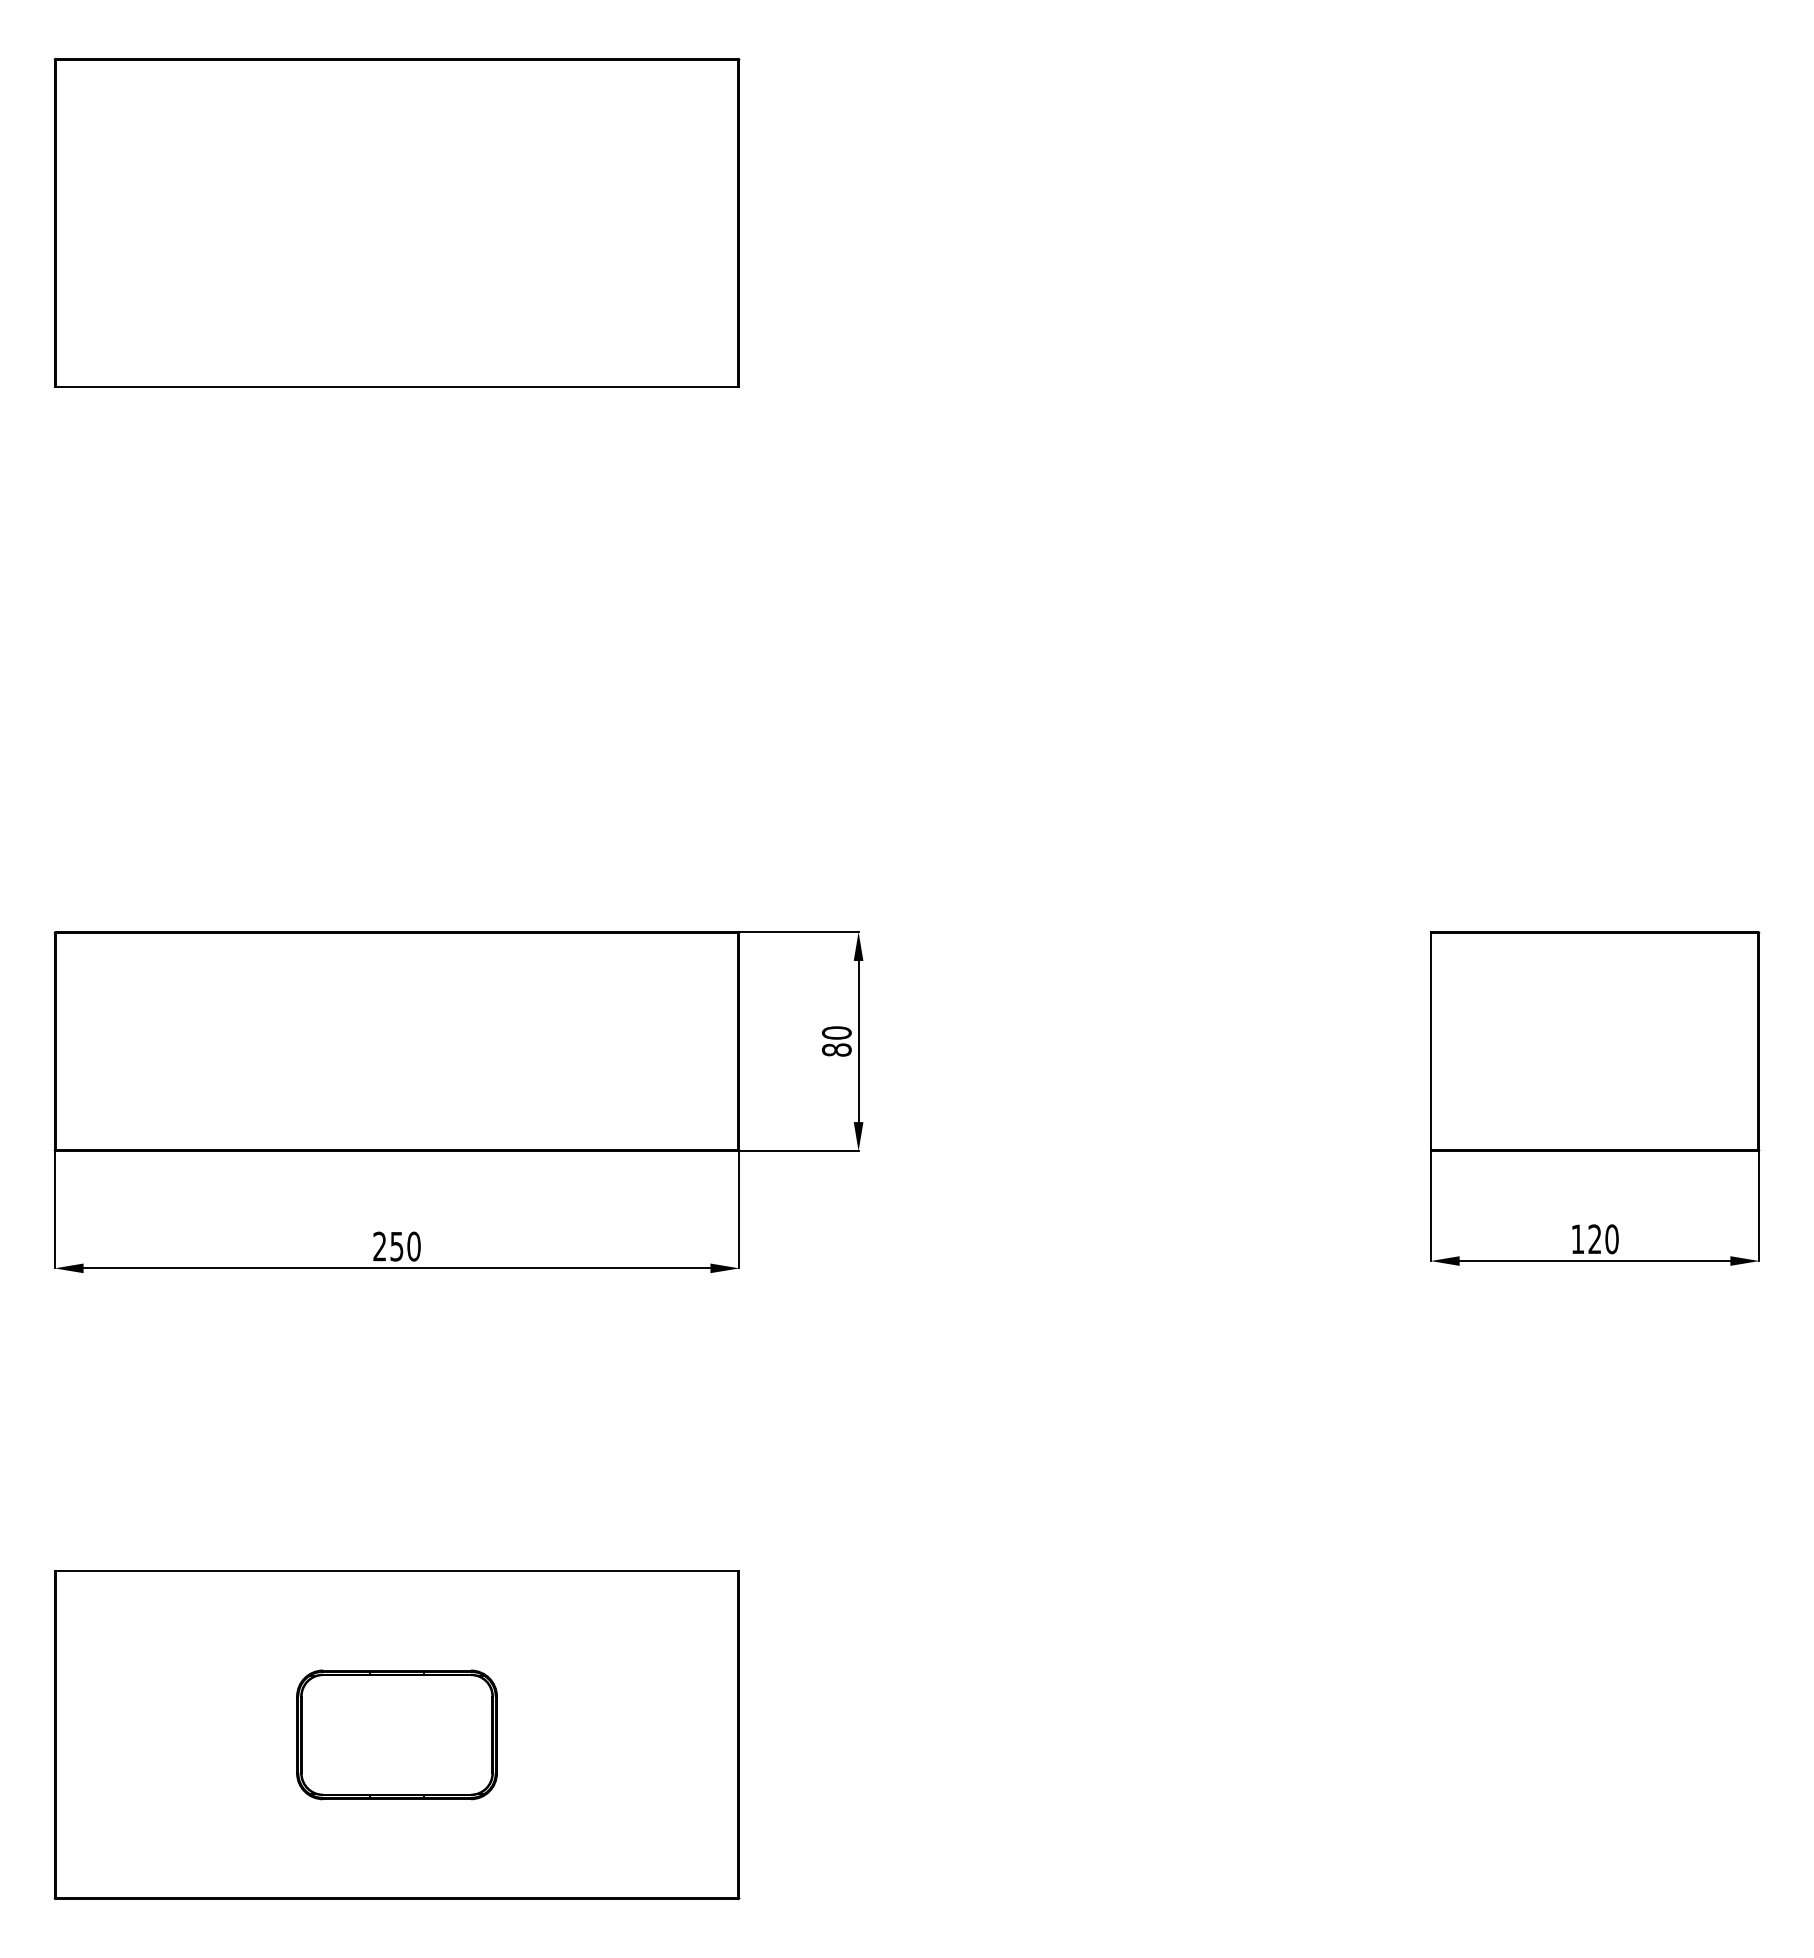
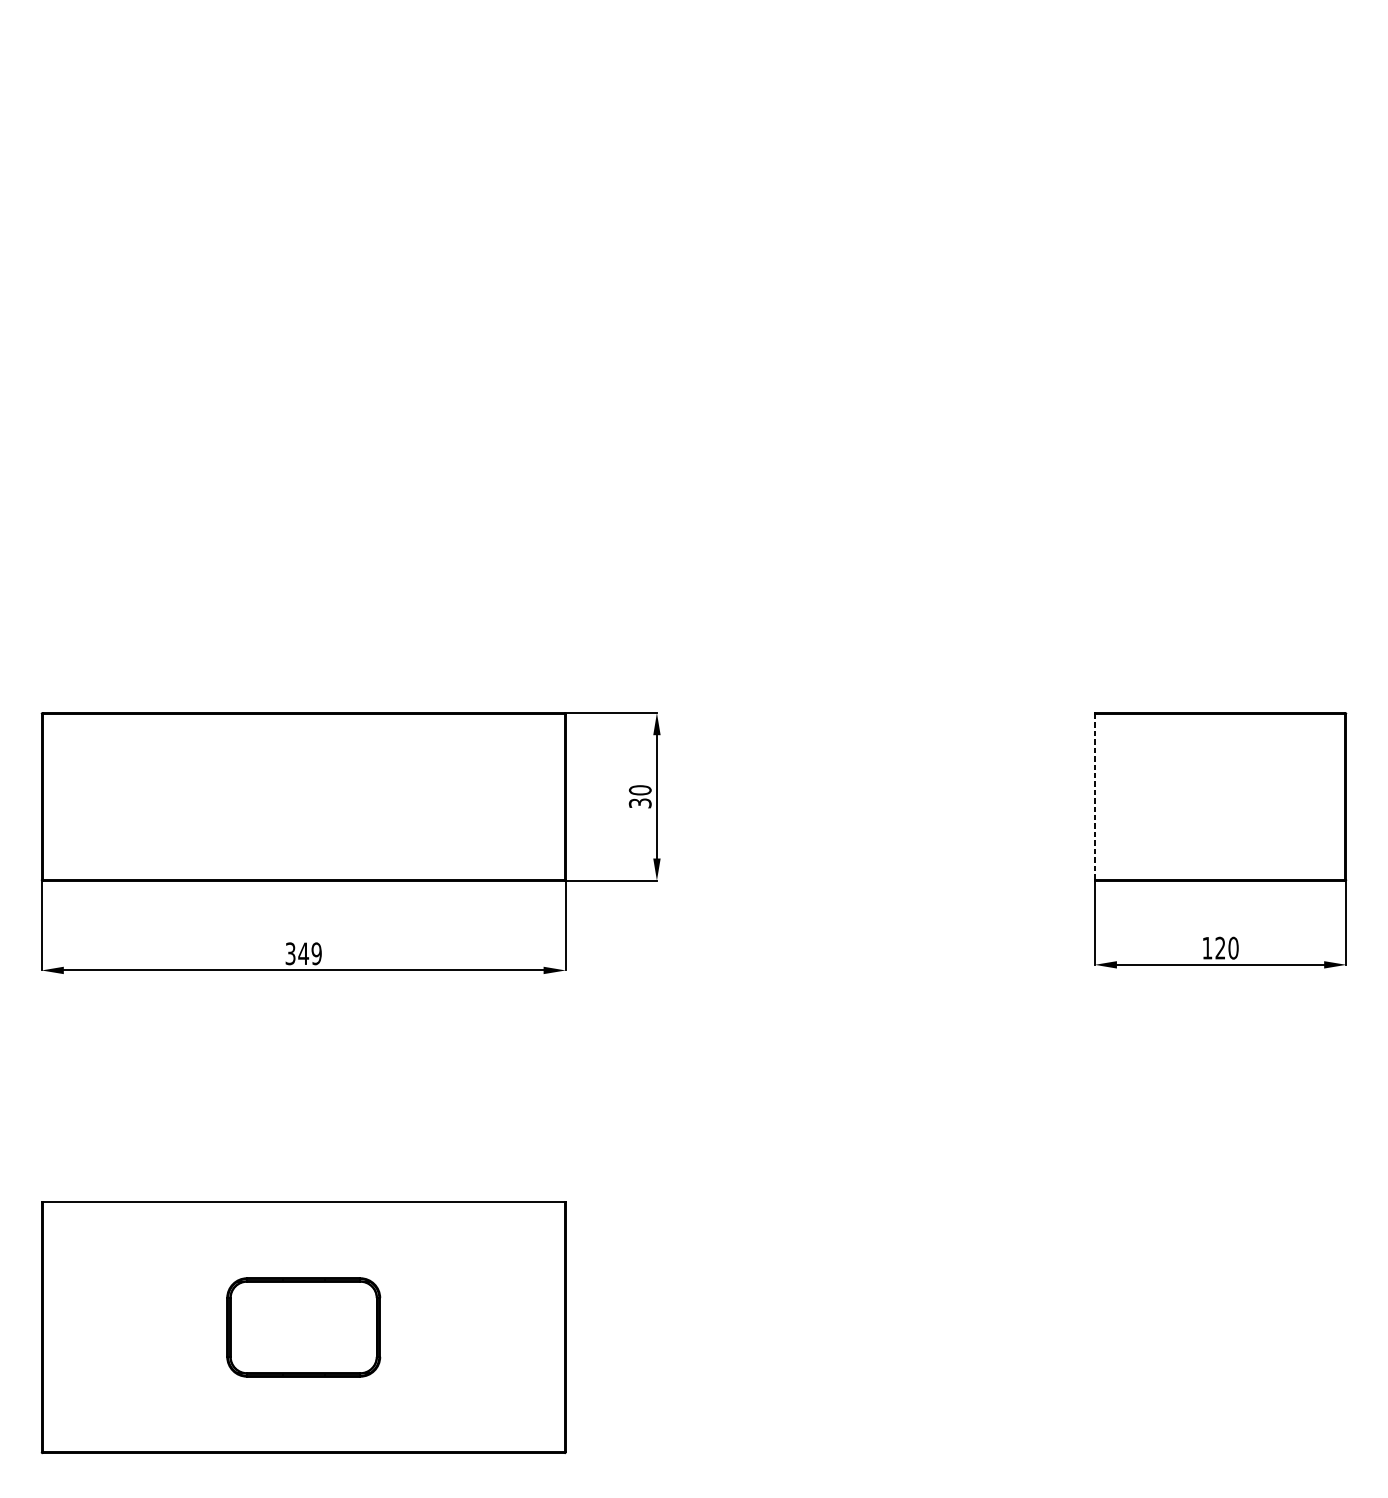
part: (396, 222) -> (303, 170), removed
line: (1430, 1042) -> (1094, 797), solid -> dashed
text: (836, 1049) -> (640, 802), 80 -> 30
text: (396, 1246) -> (303, 953), 250 -> 349

